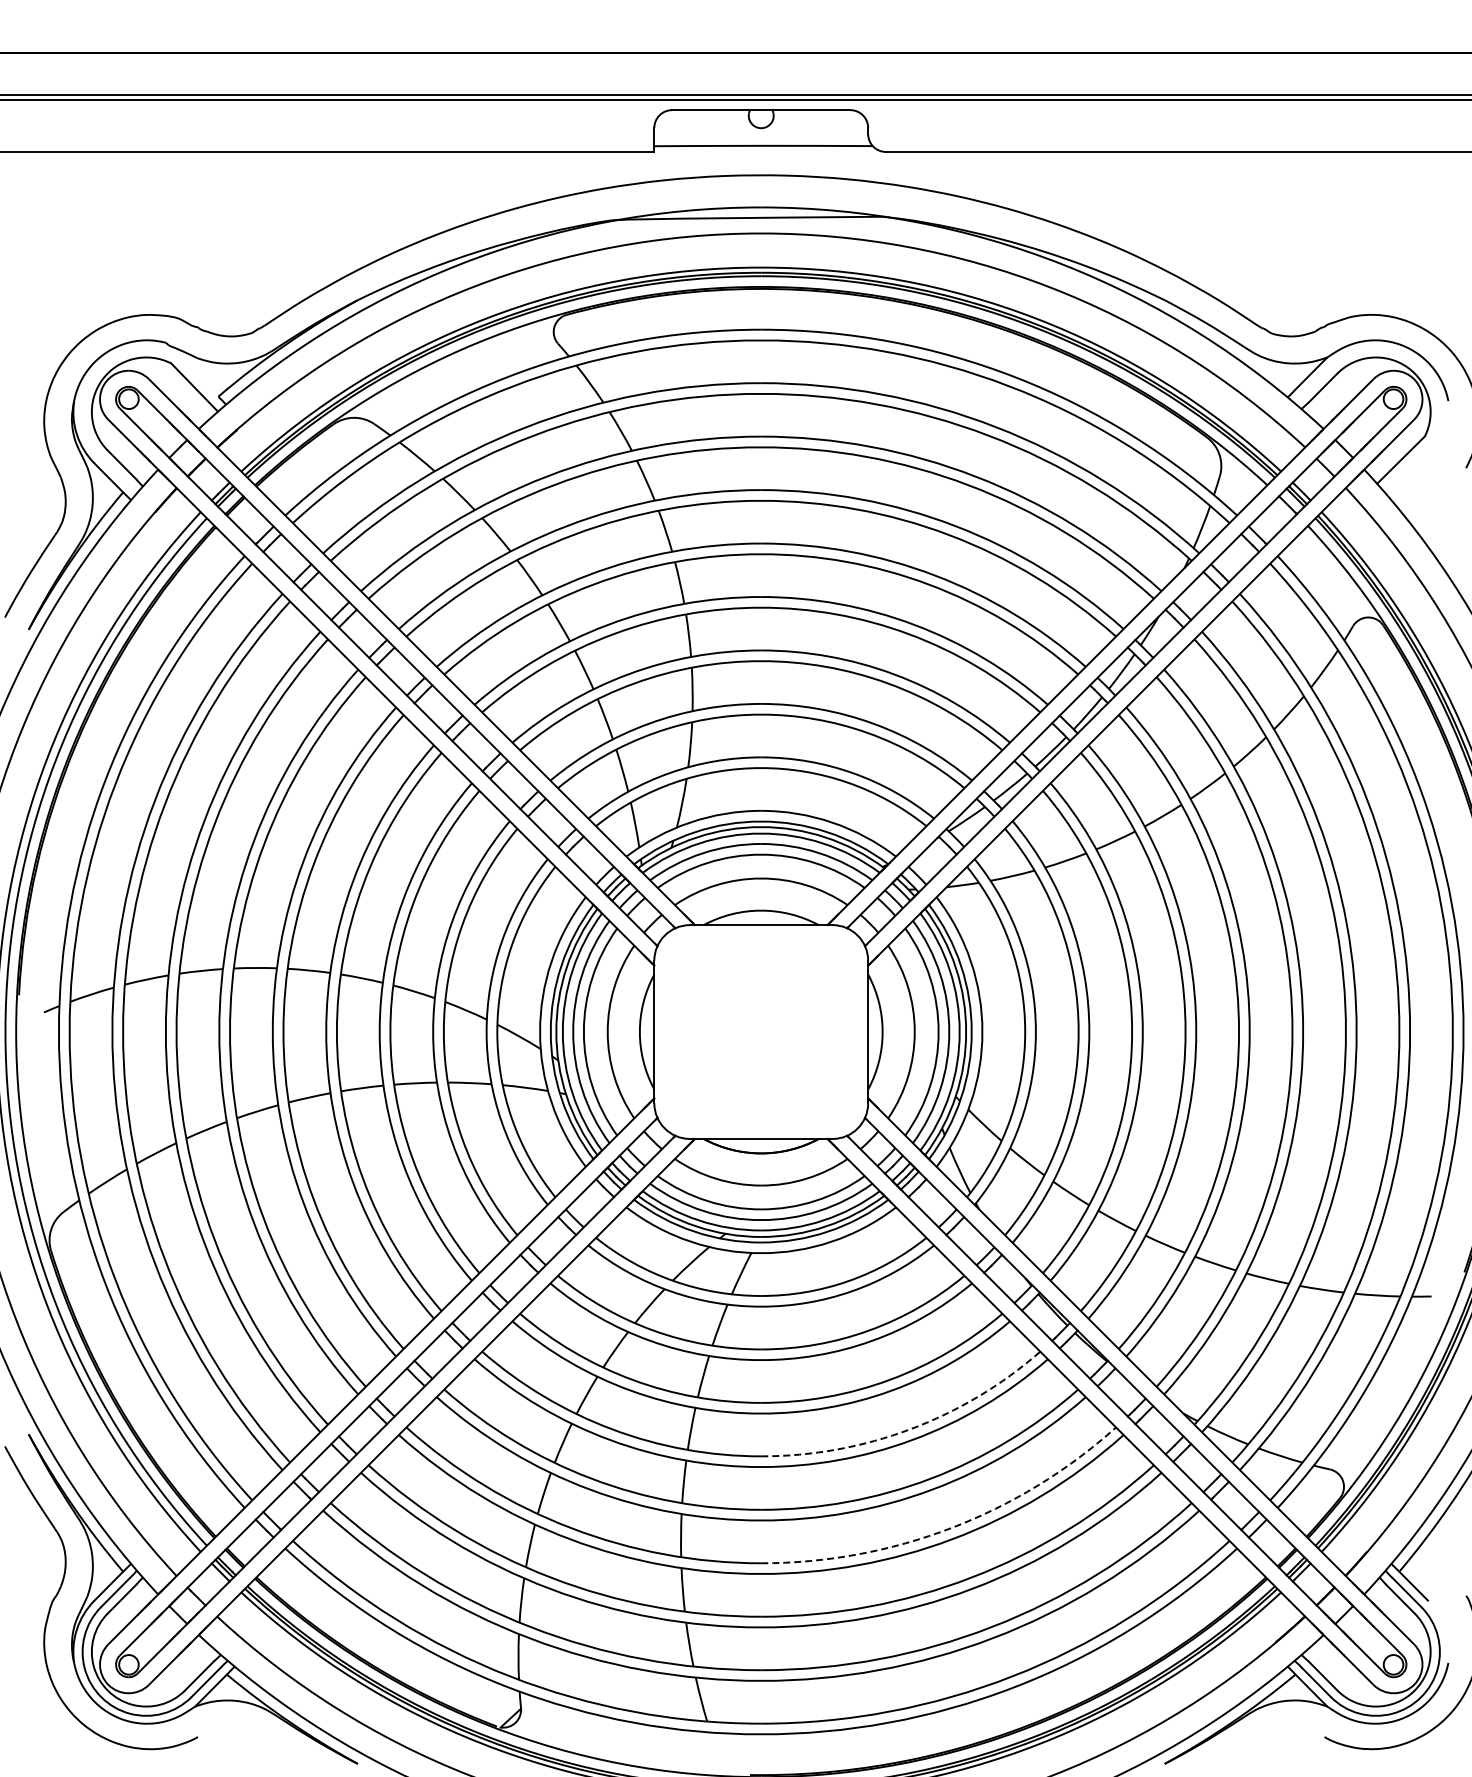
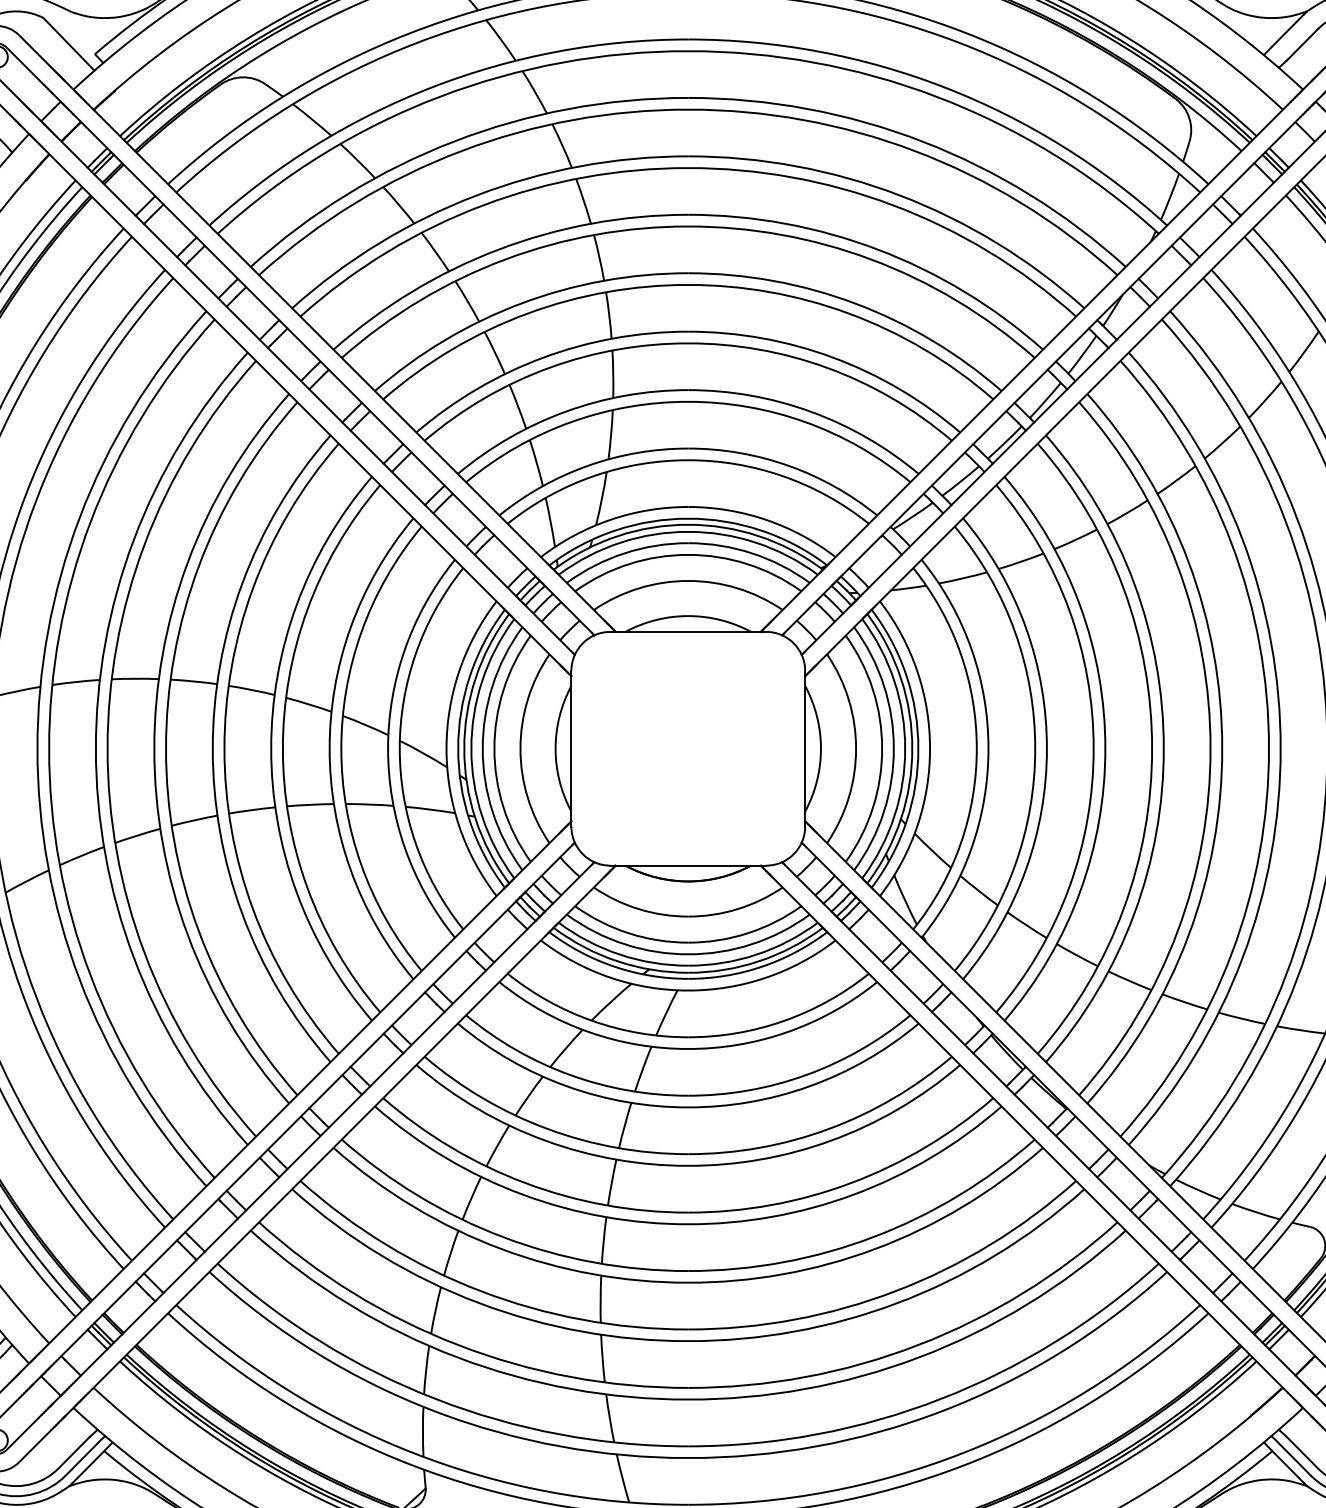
arc: (910, 1429) -> (851, 1183), dashed -> solid
arc: (951, 1528) -> (896, 1291), dashed -> solid

